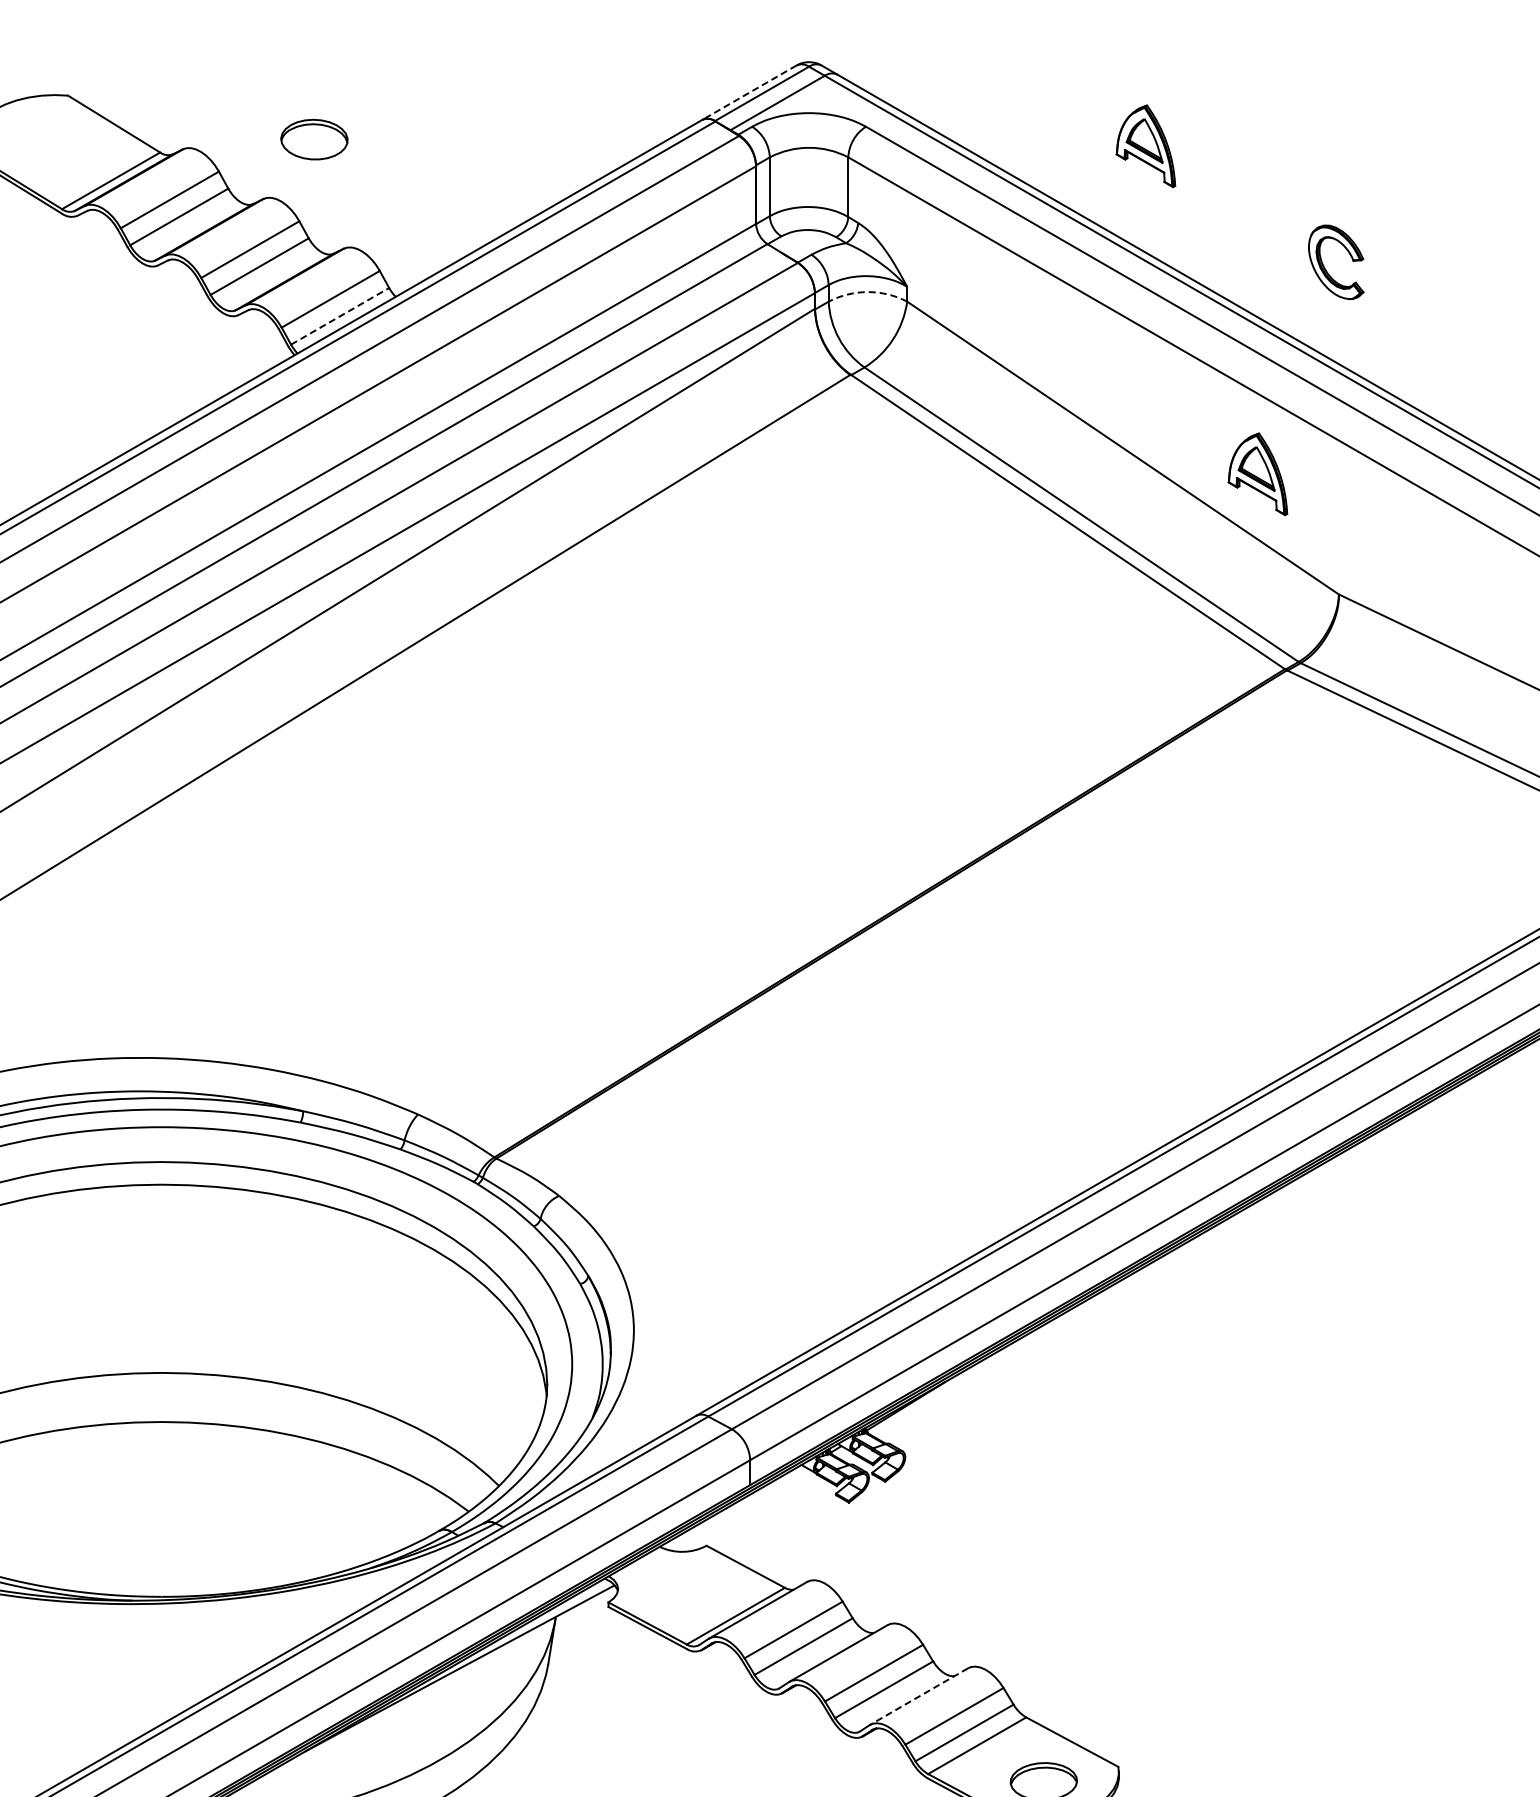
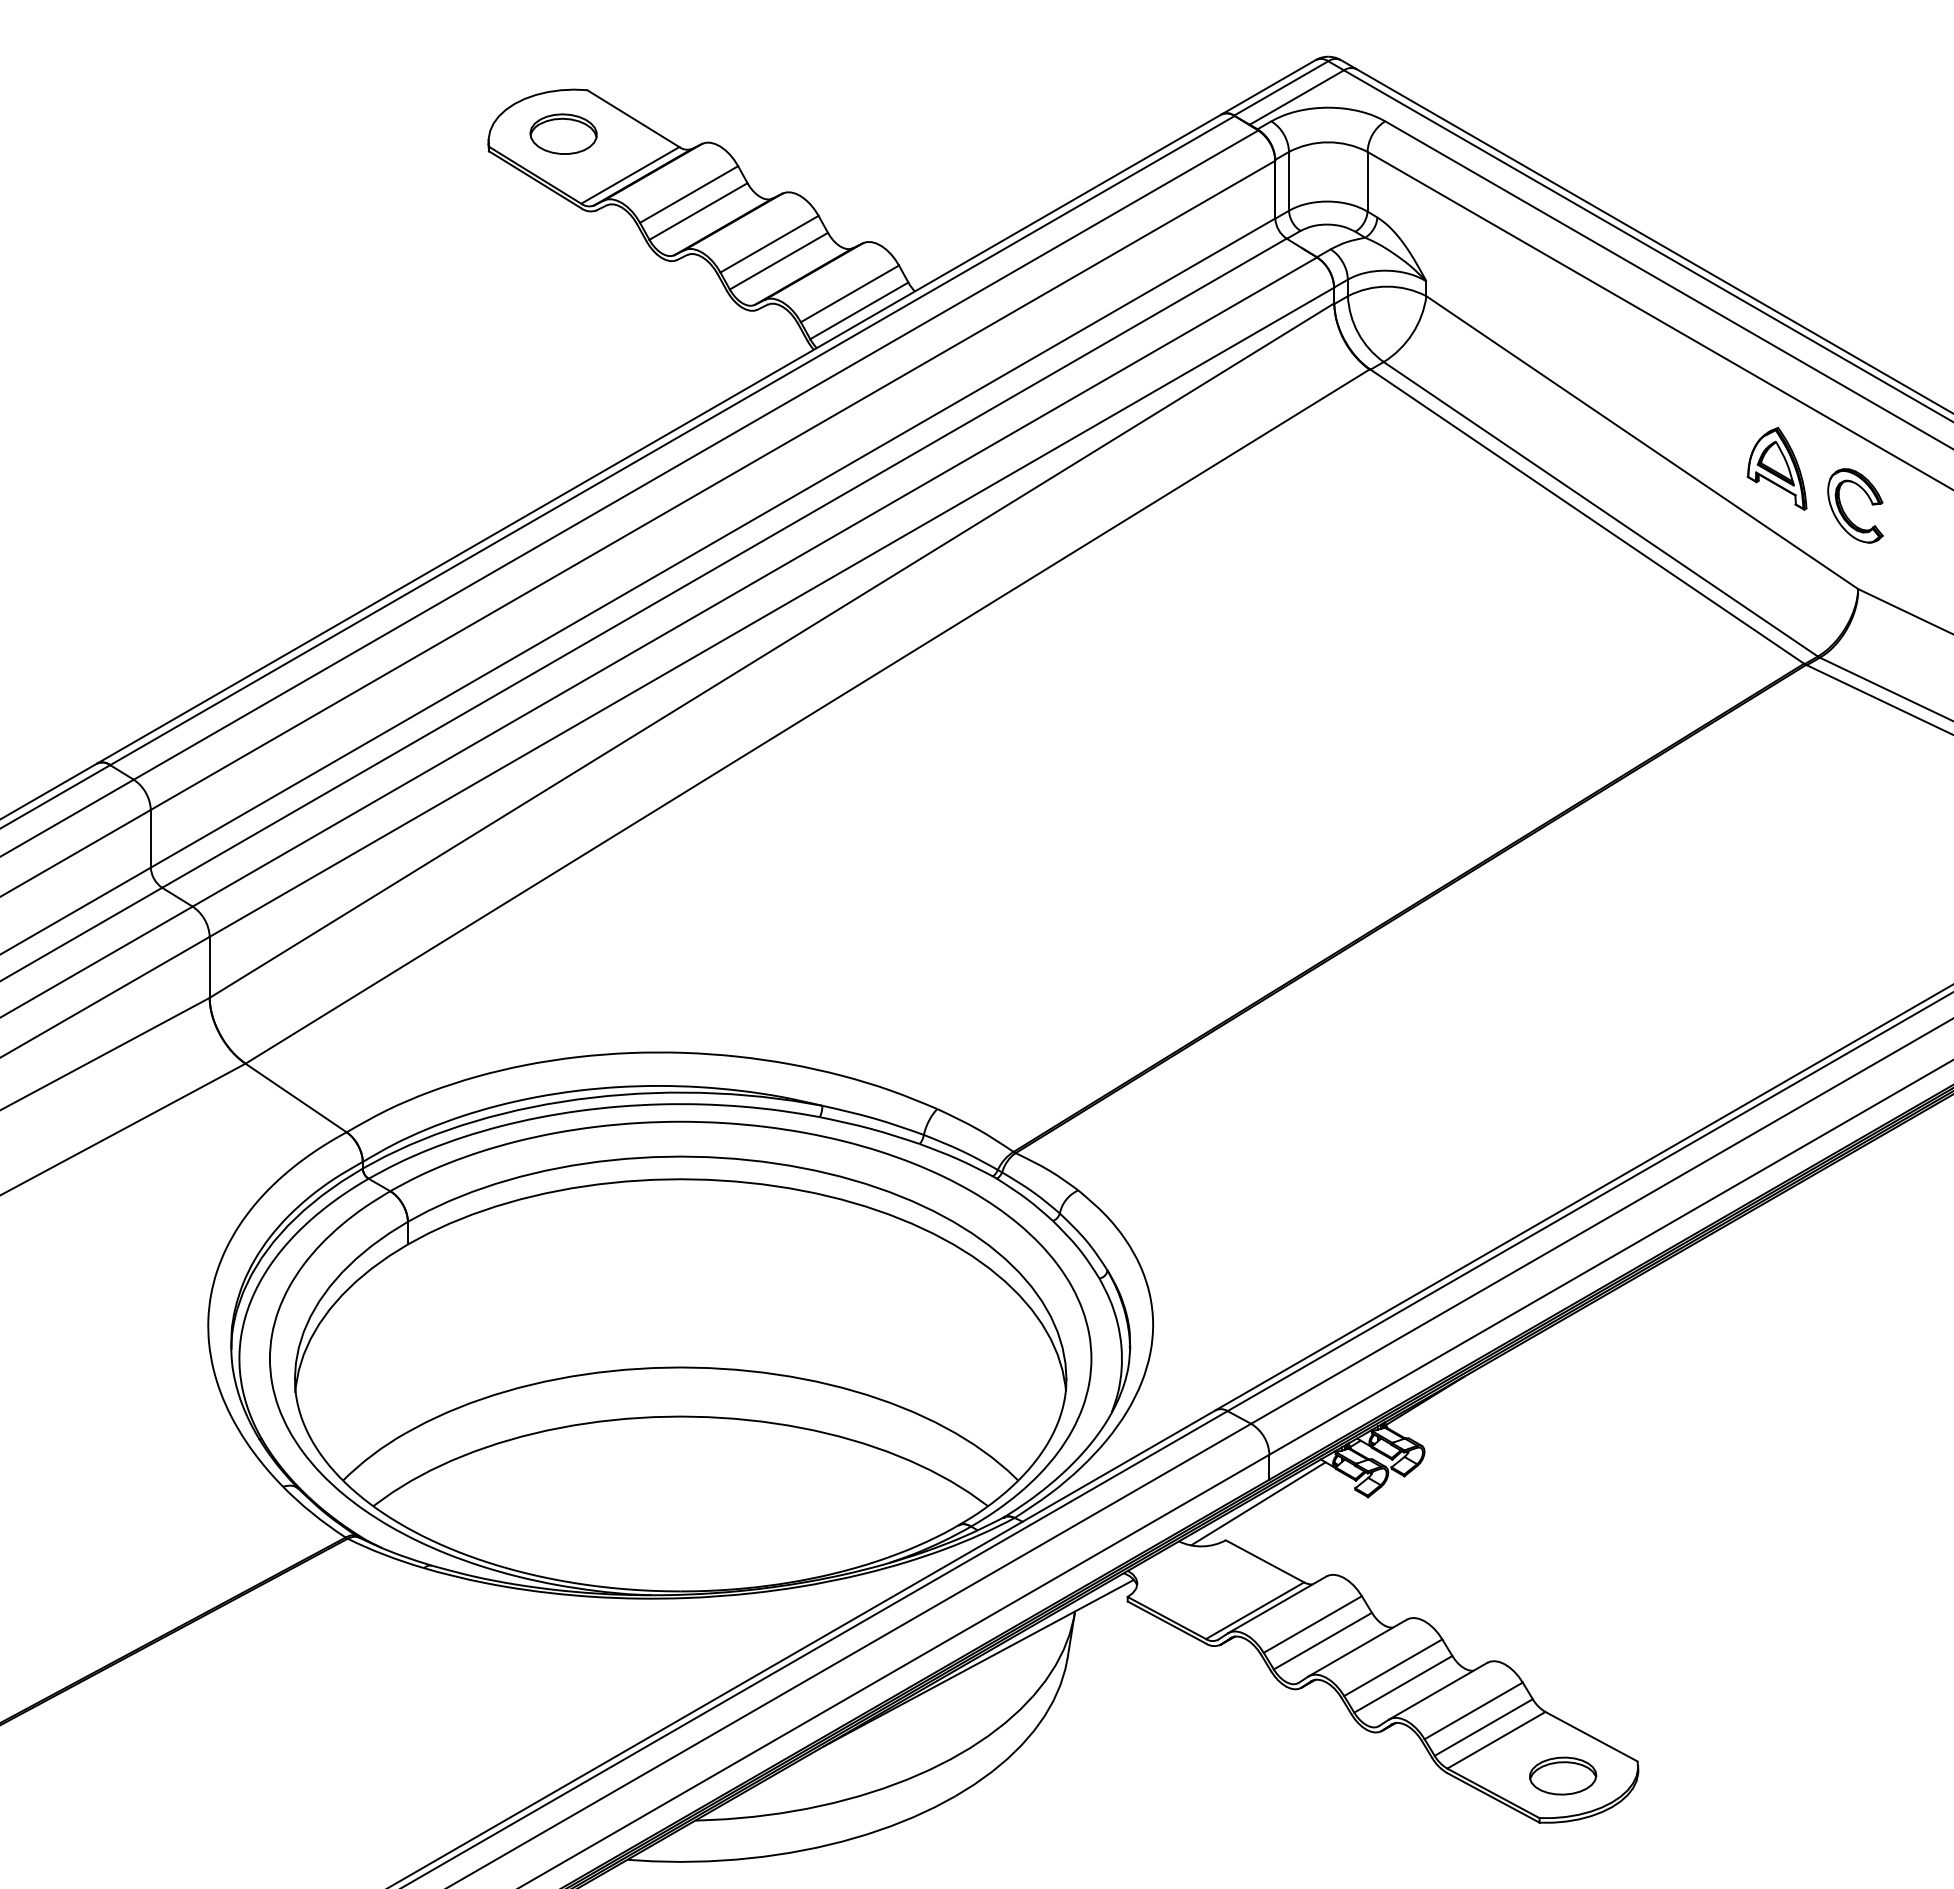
line: (749, 92) -> (1268, 87), dashed -> solid
part: (314, 138) -> (563, 133), moved
part: (1145, 145) -> (1664, 140), removed
part: (1326, 268) -> (1845, 512), moved
arc: (868, 291) -> (1387, 286), dashed -> solid
line: (340, 315) -> (859, 310), dashed -> solid
line: (739, 1508) -> (1258, 1503), added
line: (919, 1696) -> (1438, 1691), dashed -> solid

